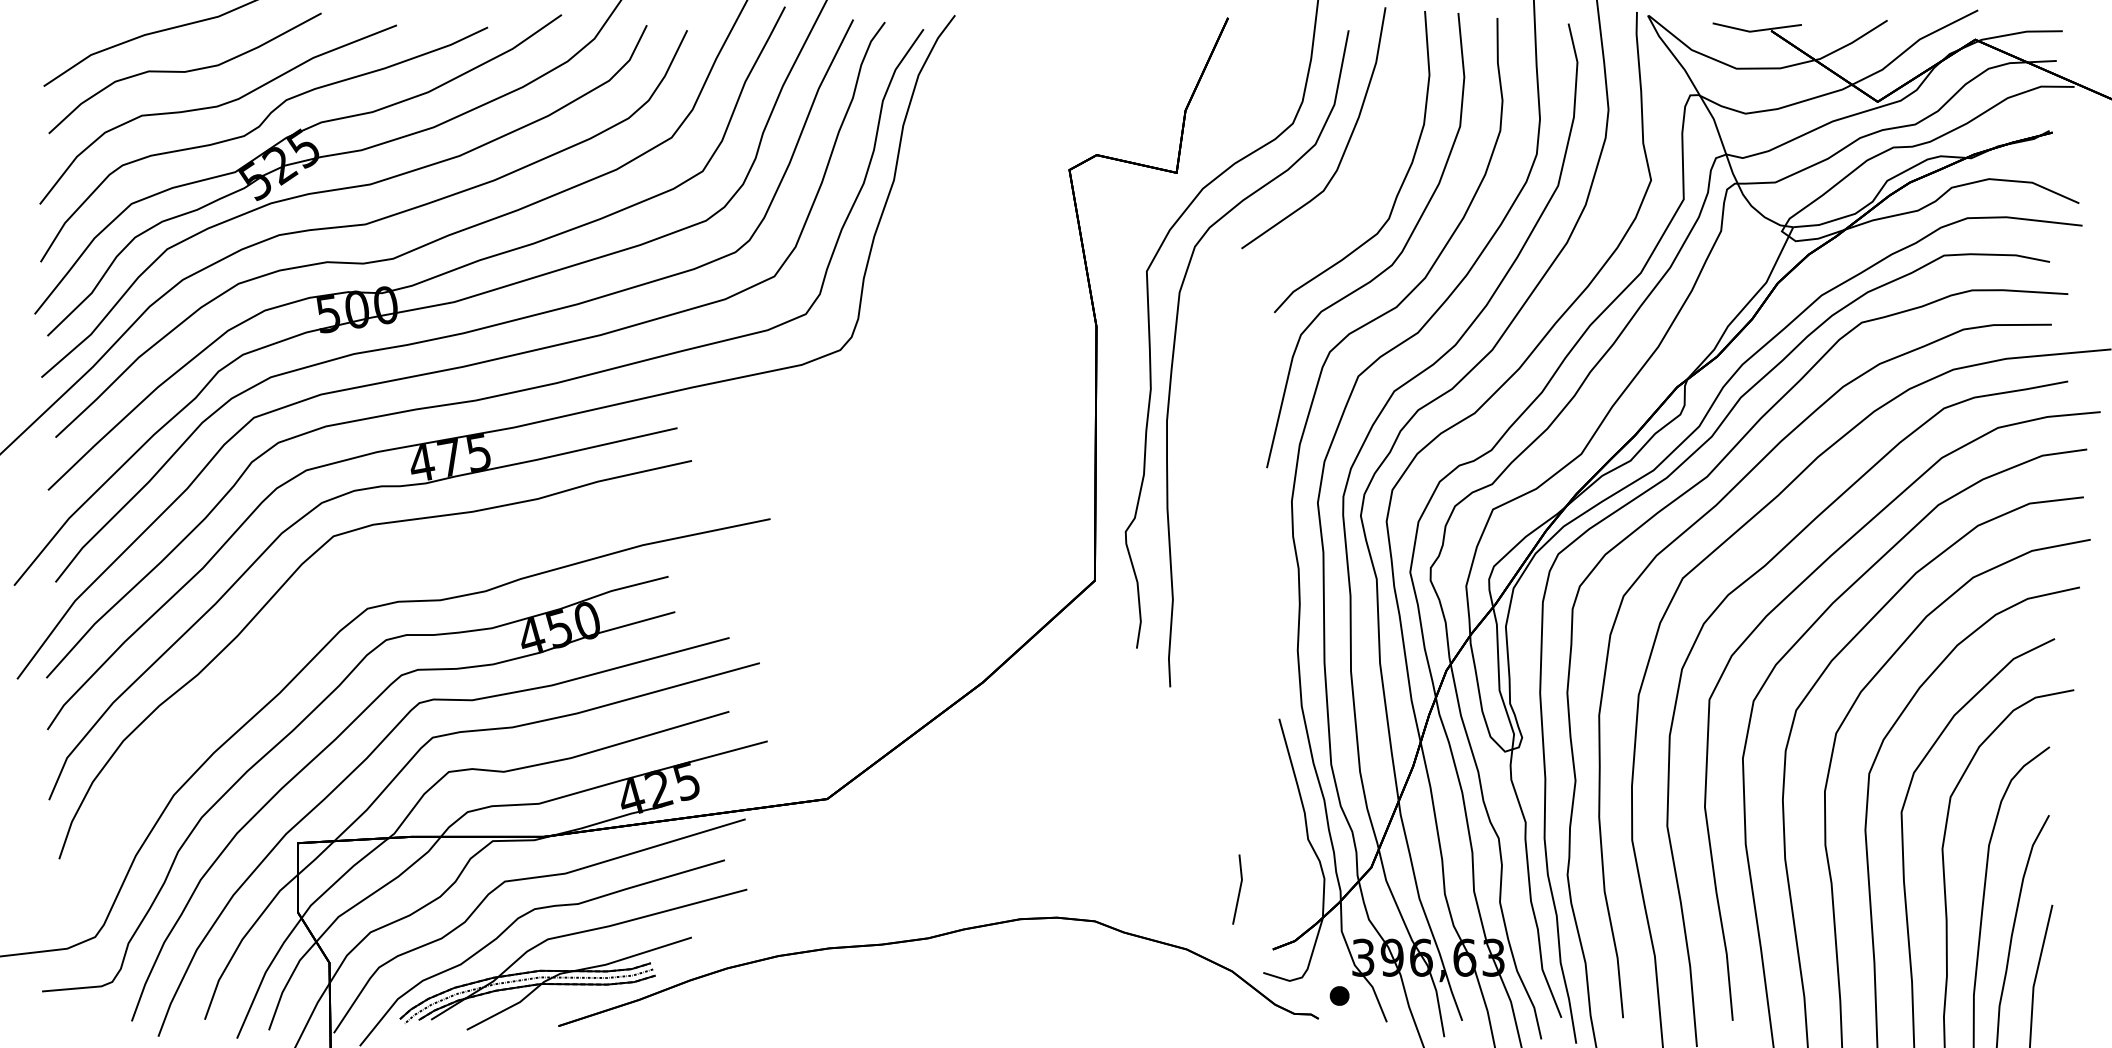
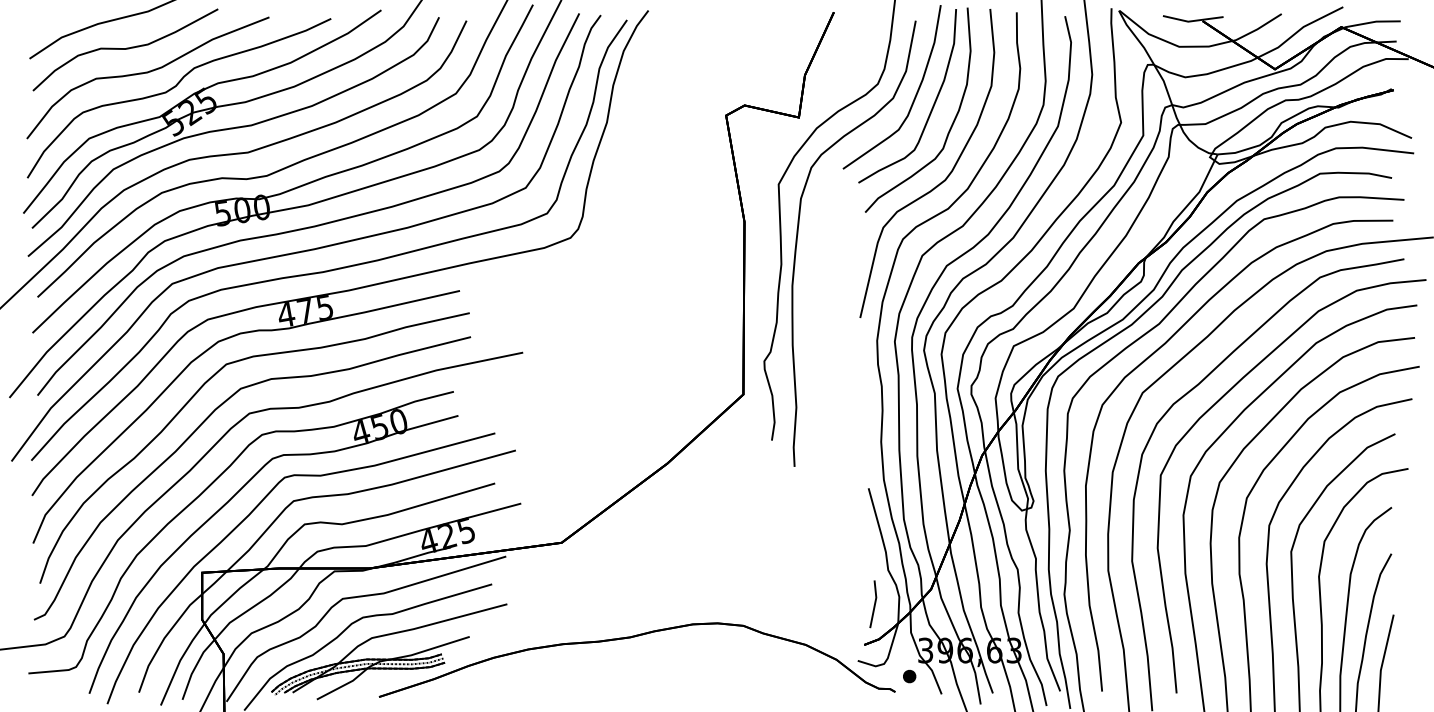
curve: (1373, 155) -> (932, 105), added
part: (288, 636) -> (195, 432), added
line: (1239, 889) -> (874, 604), moved

